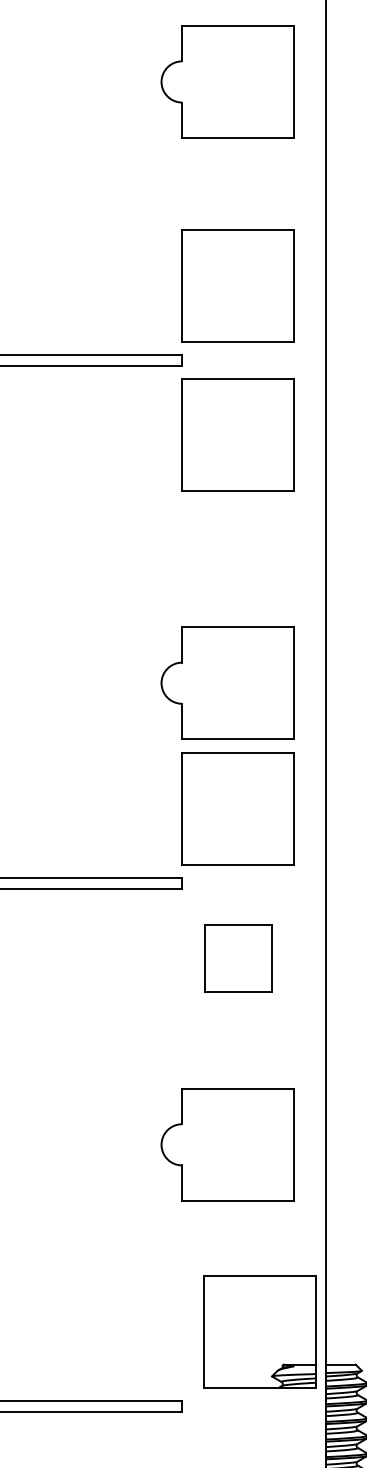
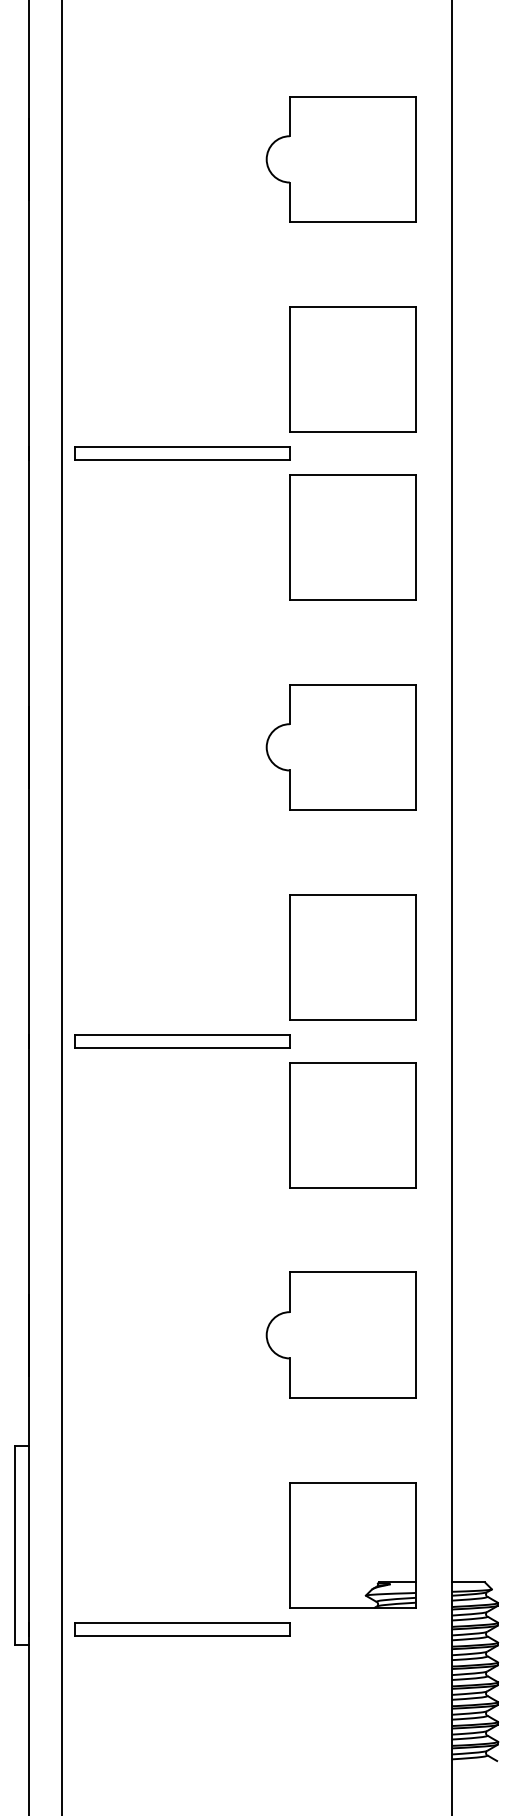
part: (227, 82) -> (340, 159), moved
part: (227, 683) -> (340, 747), moved
part: (237, 958) -> (352, 1125), size x1.67
part: (260, 1331) -> (352, 1545), moved

